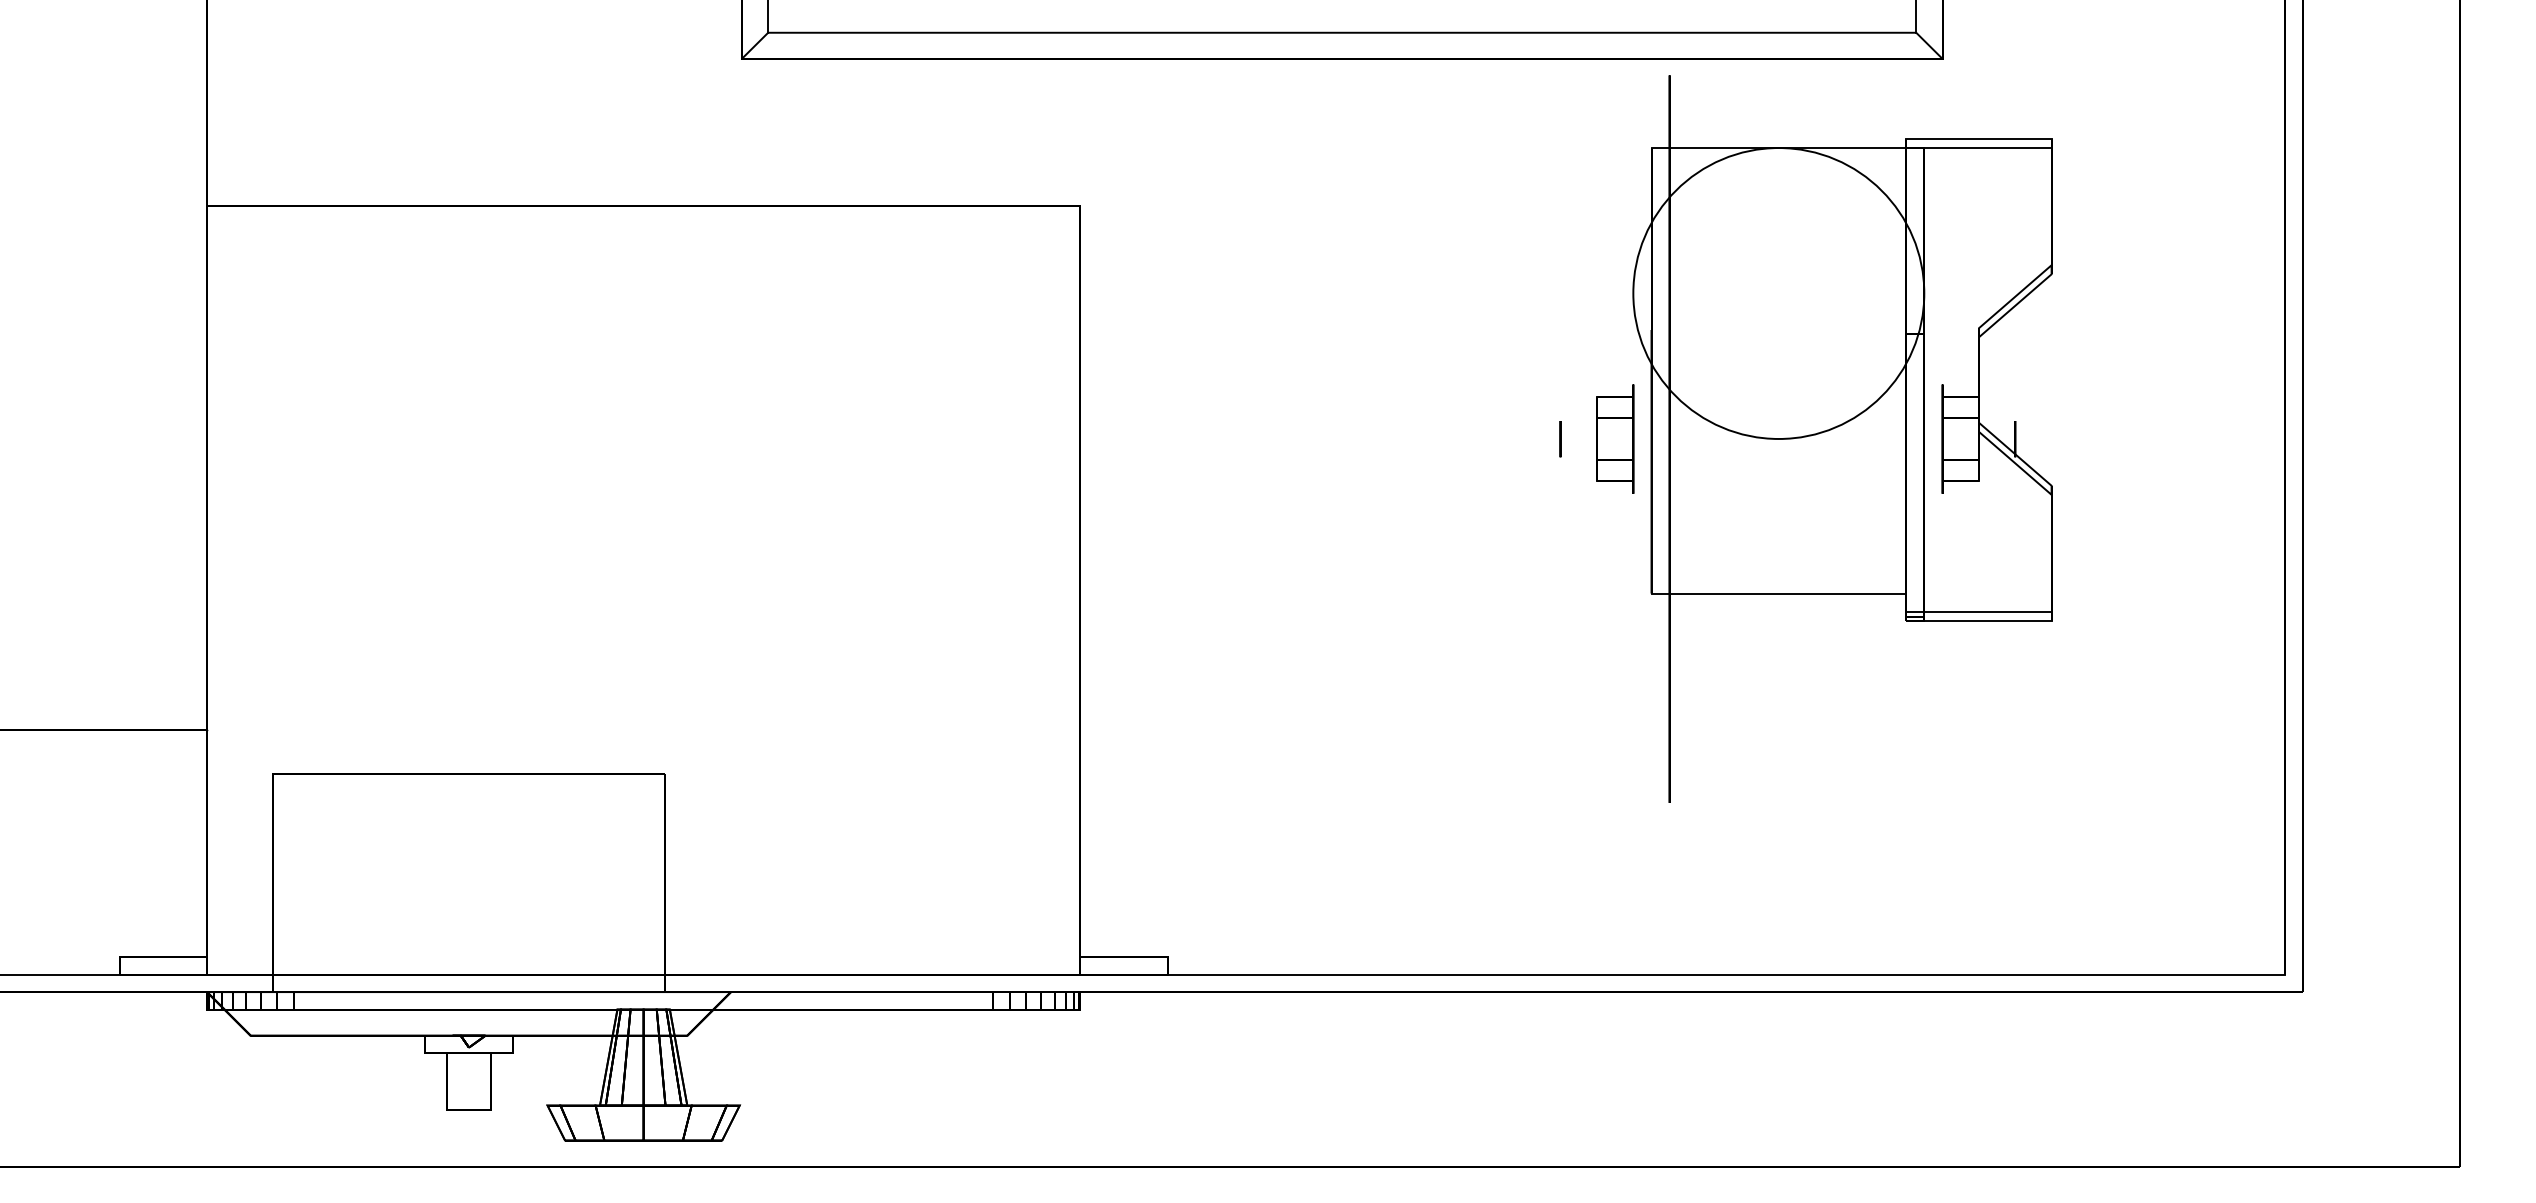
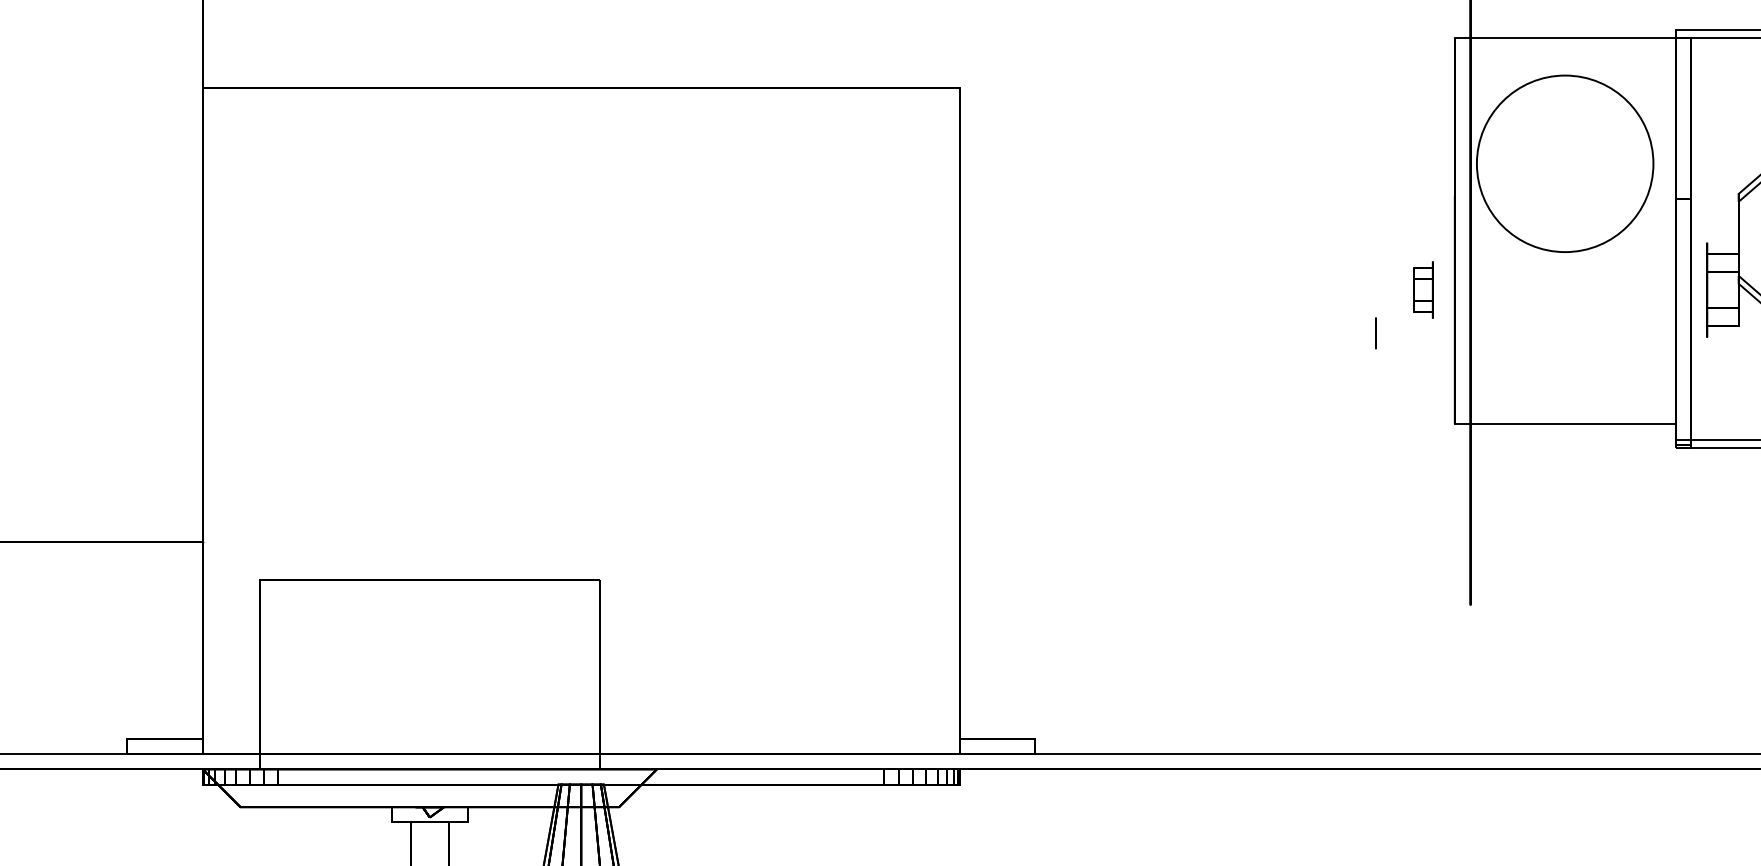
circle: (1778, 293) -> (1564, 163), size x0.7
part: (1615, 438) -> (1423, 289), size x0.6
circle: (1560, 439) -> (1375, 333), moved

